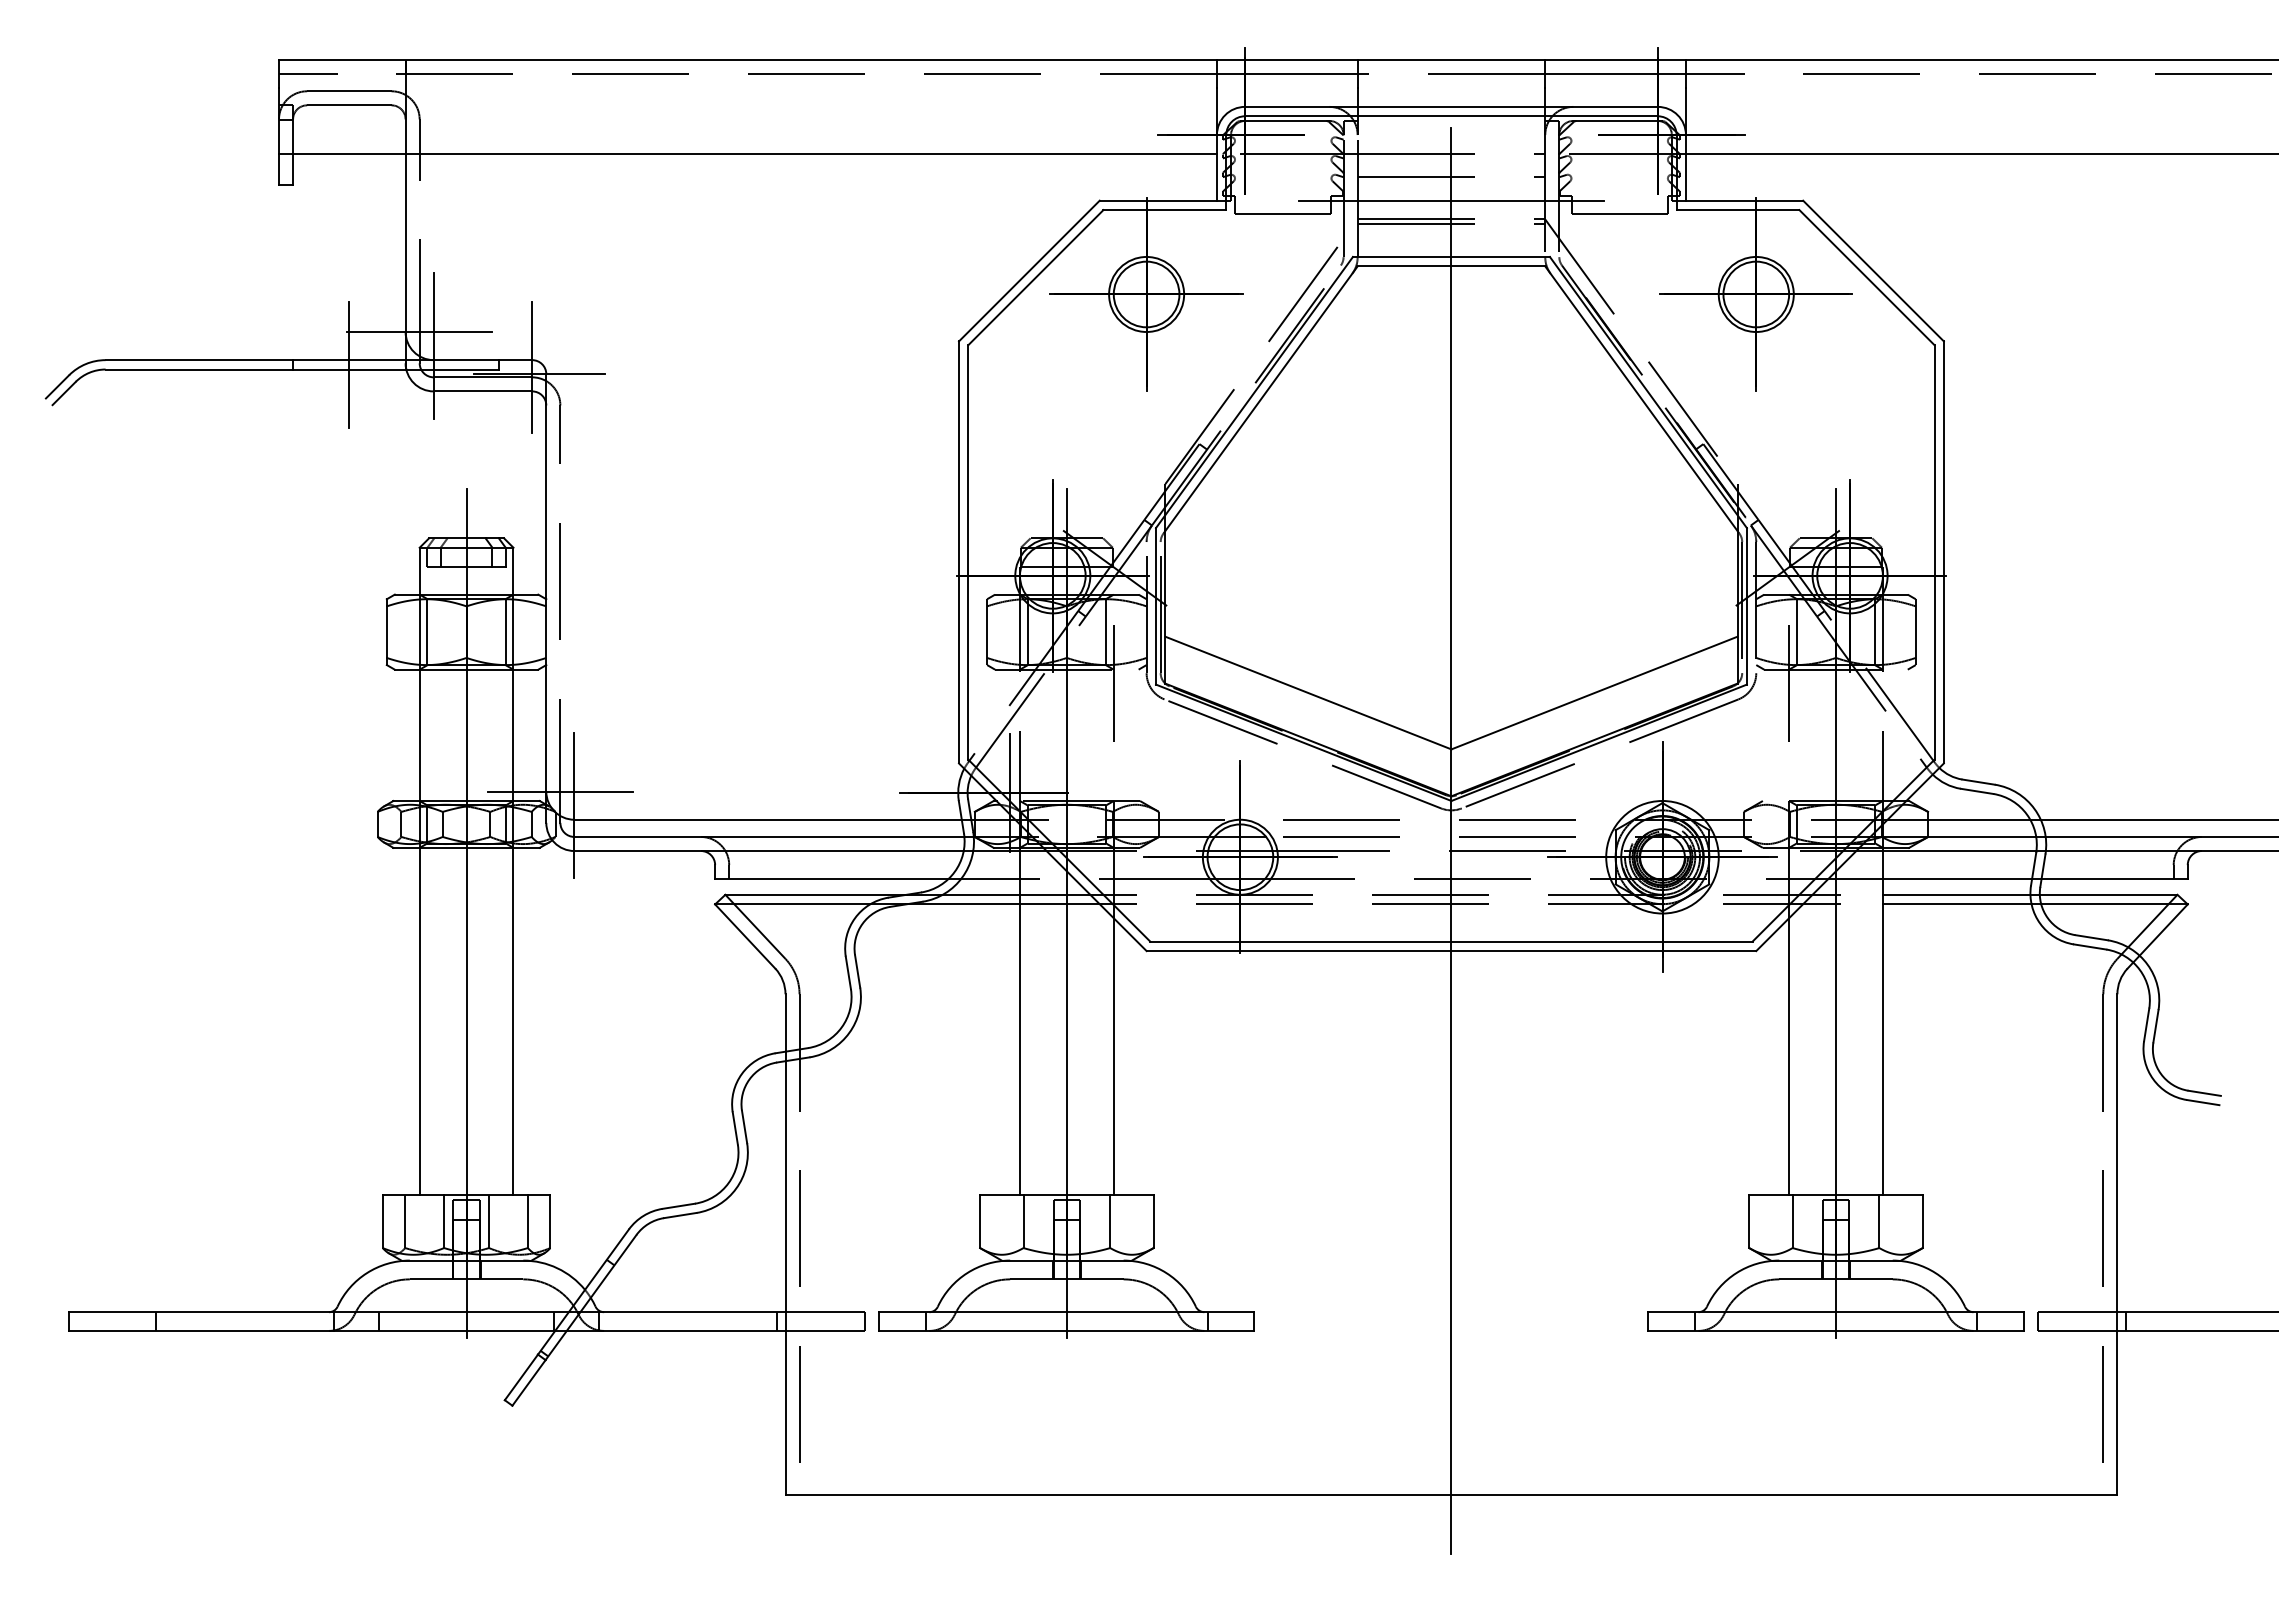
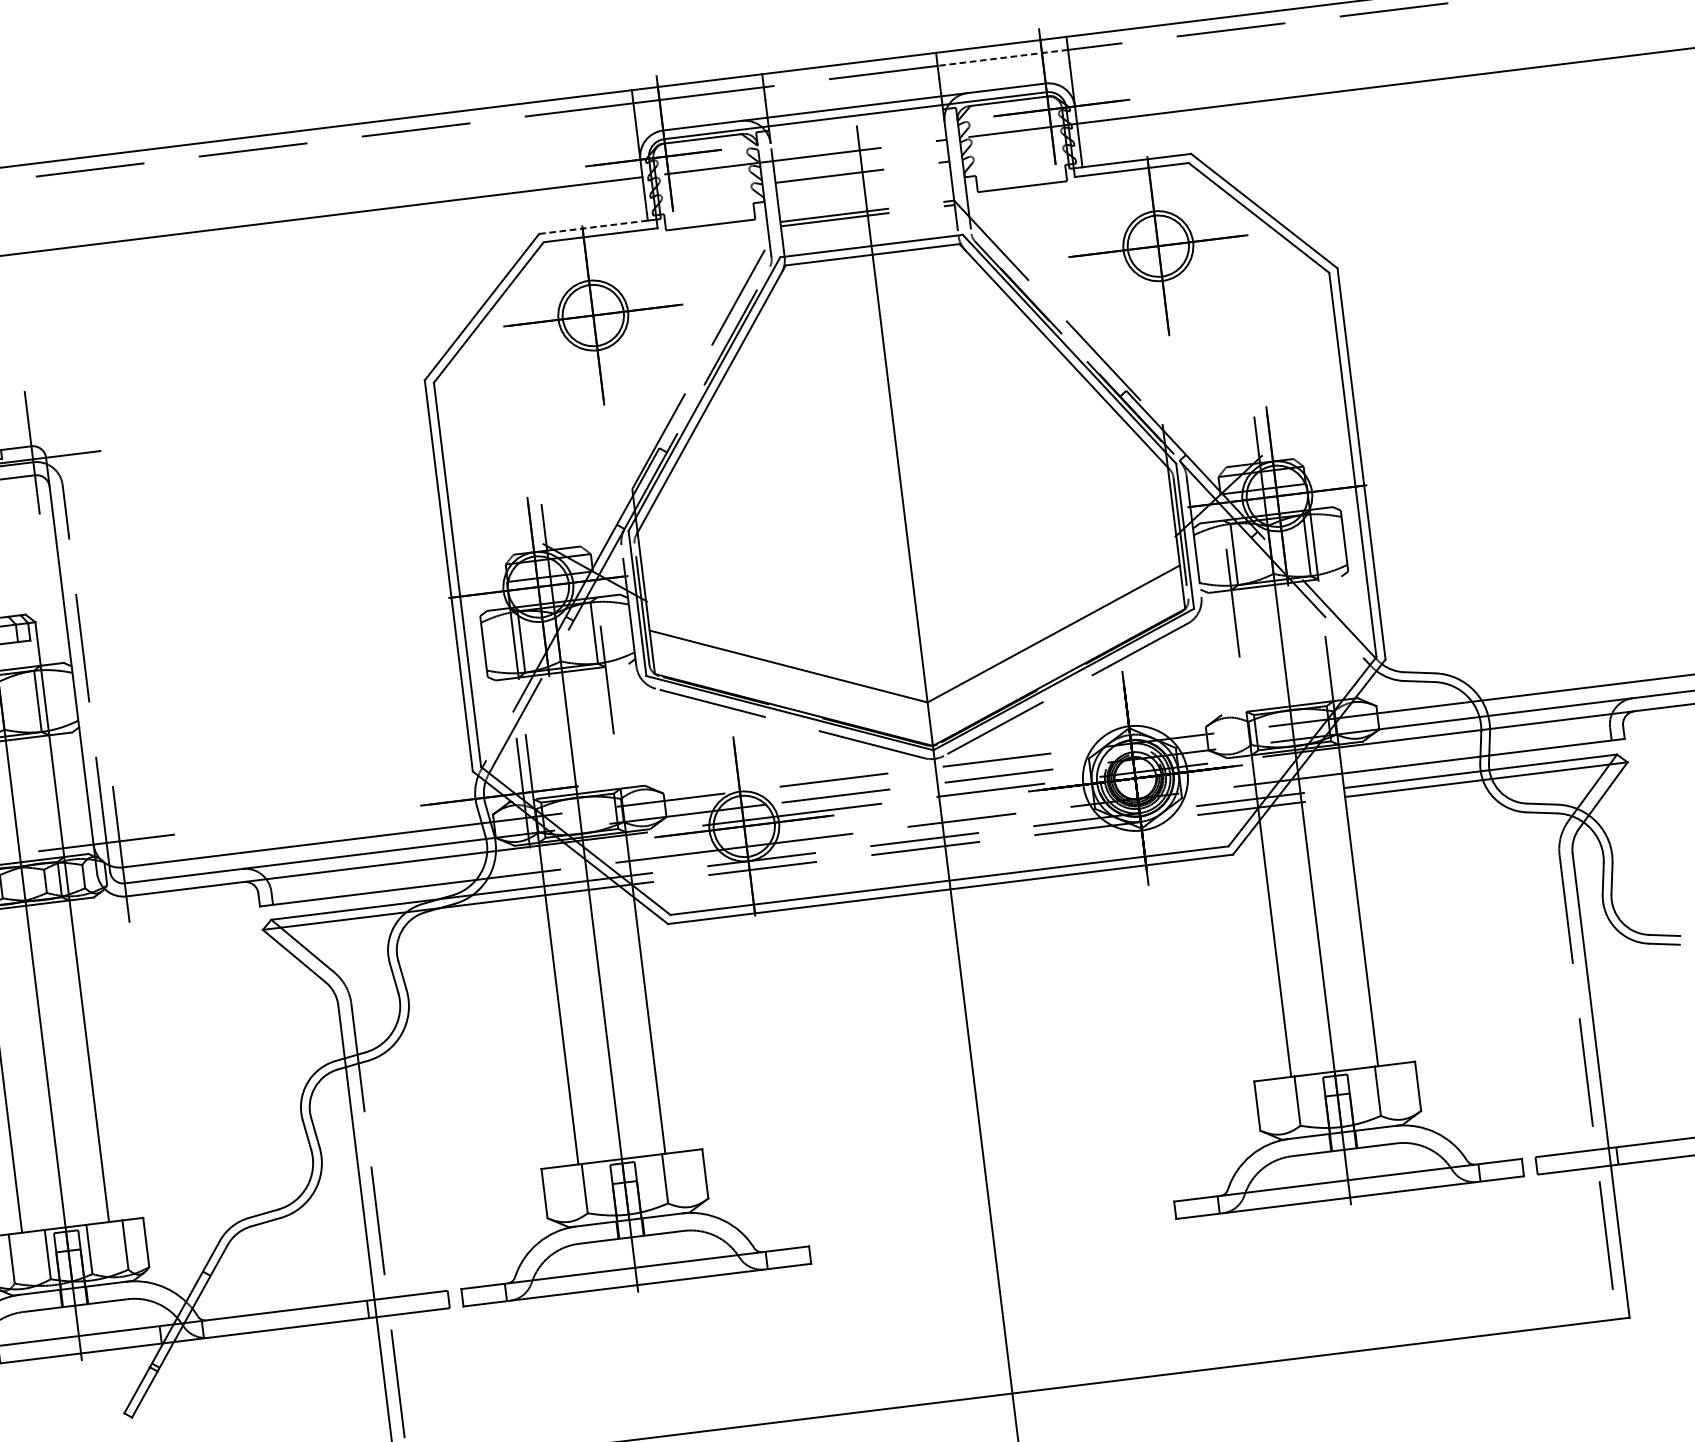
line: (1615, 74) -> (1002, 58), solid -> dashed
line: (1158, 200) -> (593, 227), solid -> dashed
line: (1451, 200) -> (865, 193), removed

